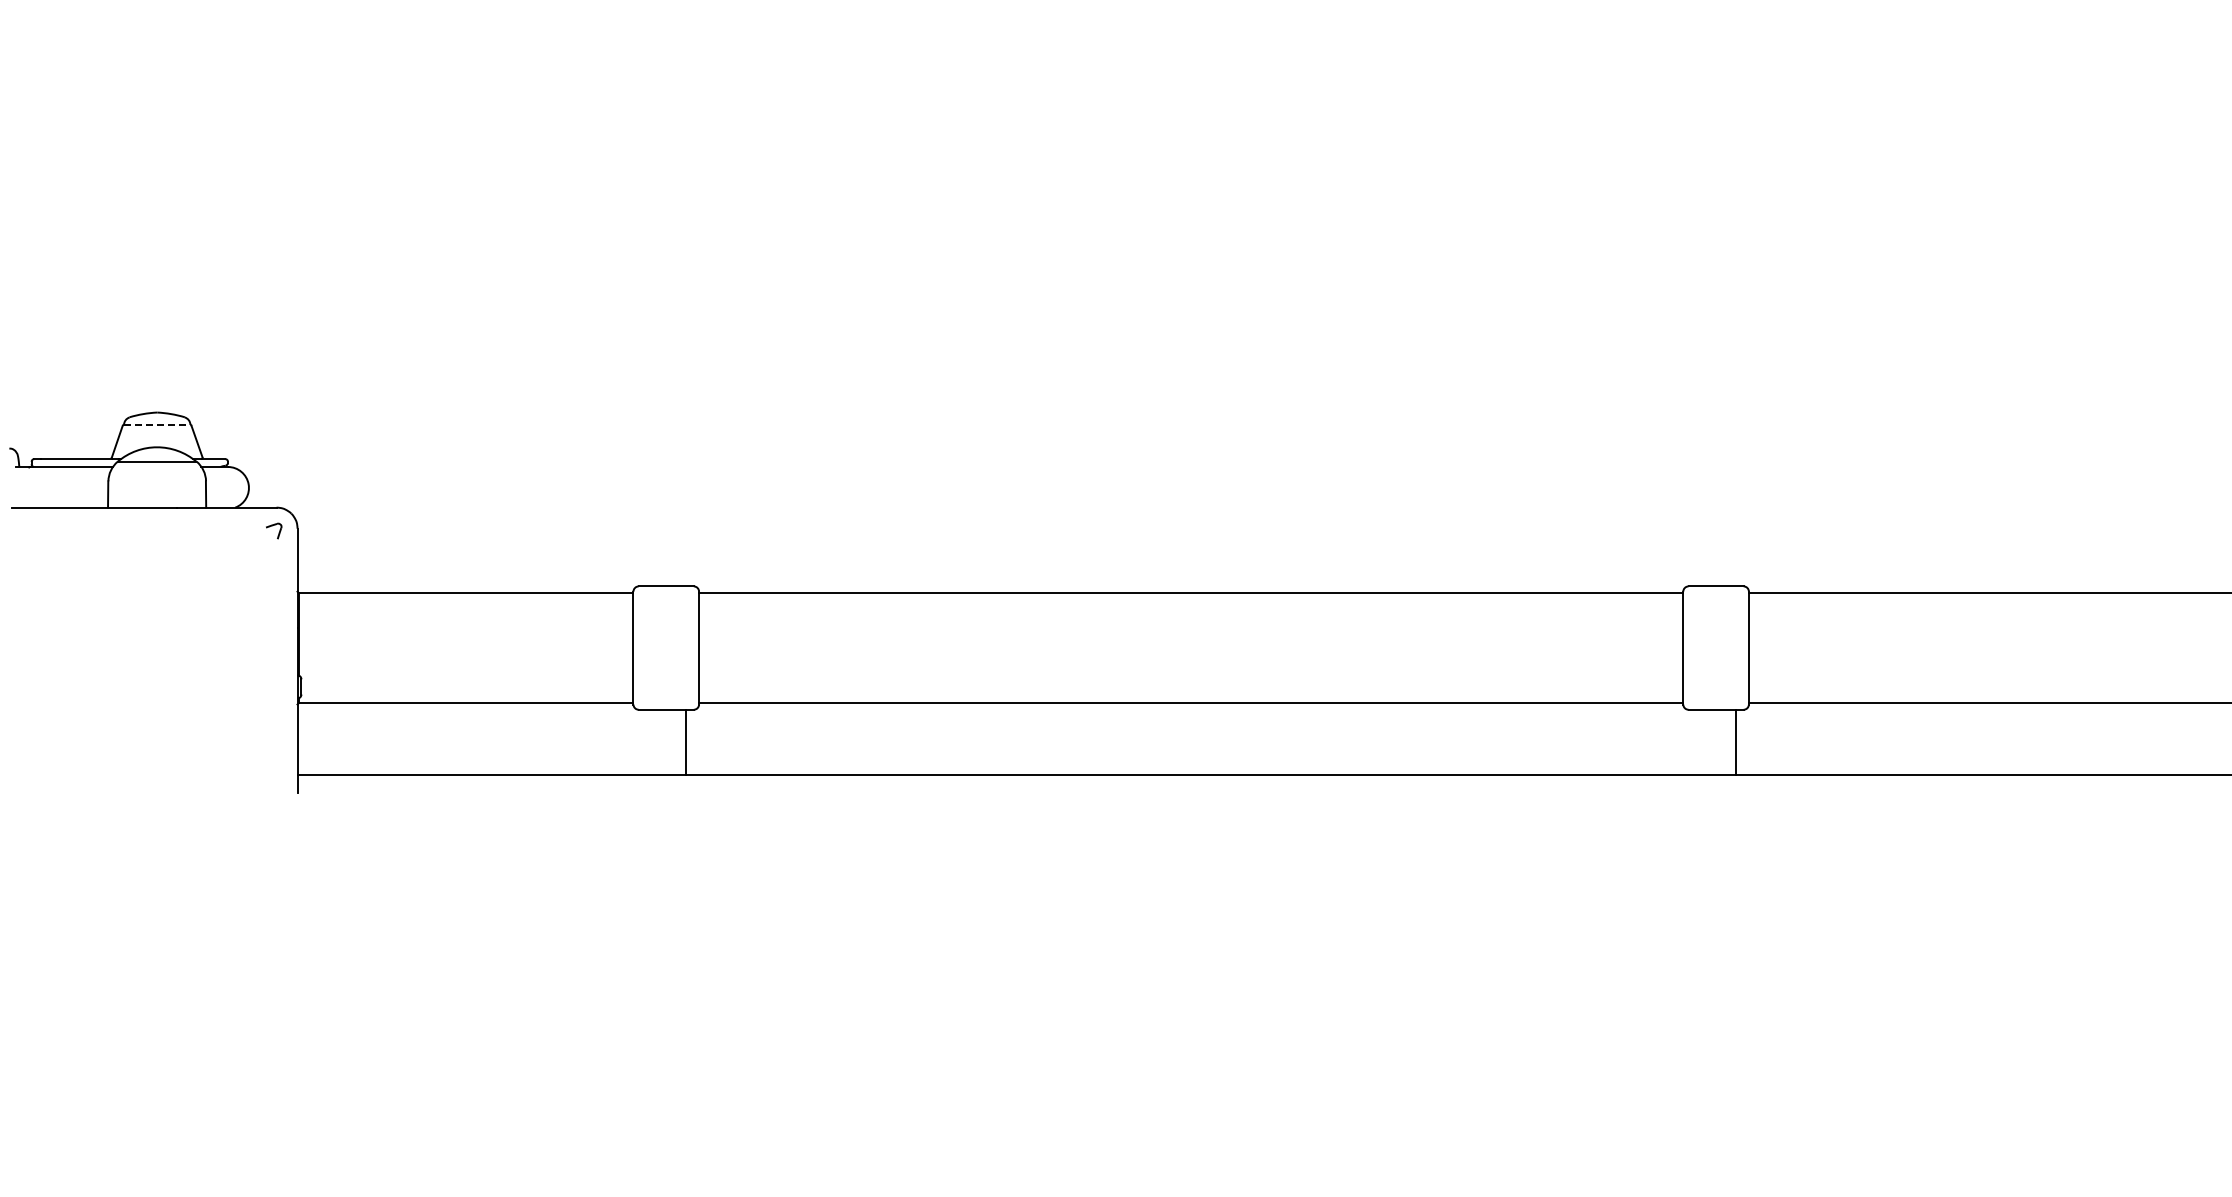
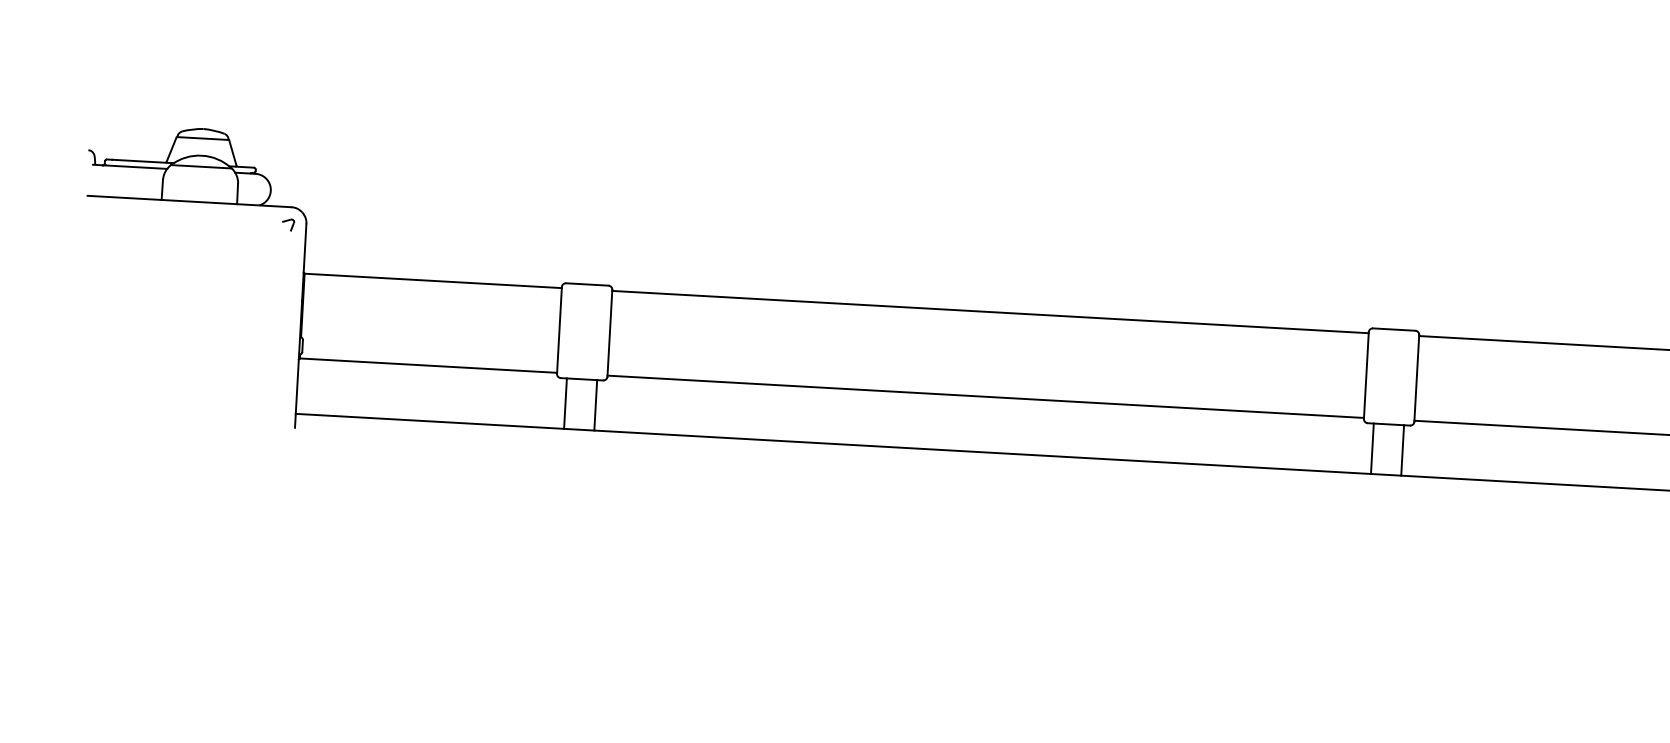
line: (157, 425) -> (203, 138), dashed -> solid
line: (646, 742) -> (565, 403), added
line: (1696, 742) -> (1372, 448), added

